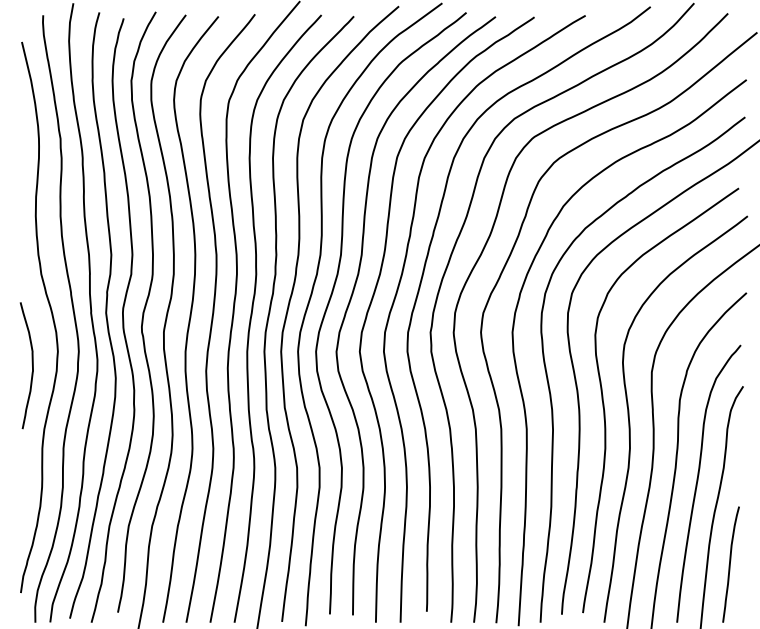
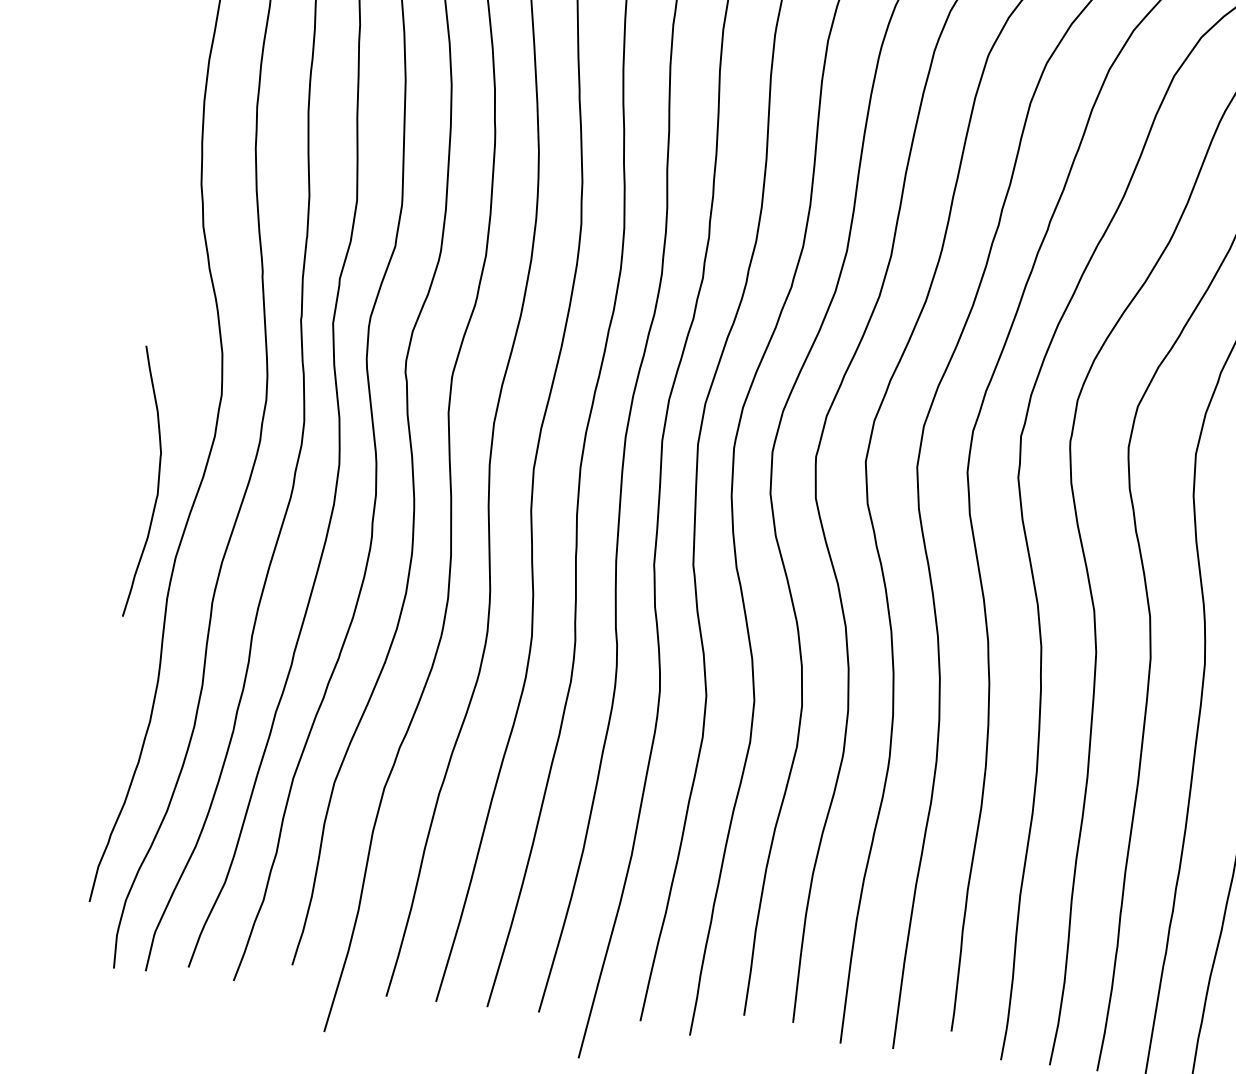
curve: (31, 363) -> (156, 478), moved

